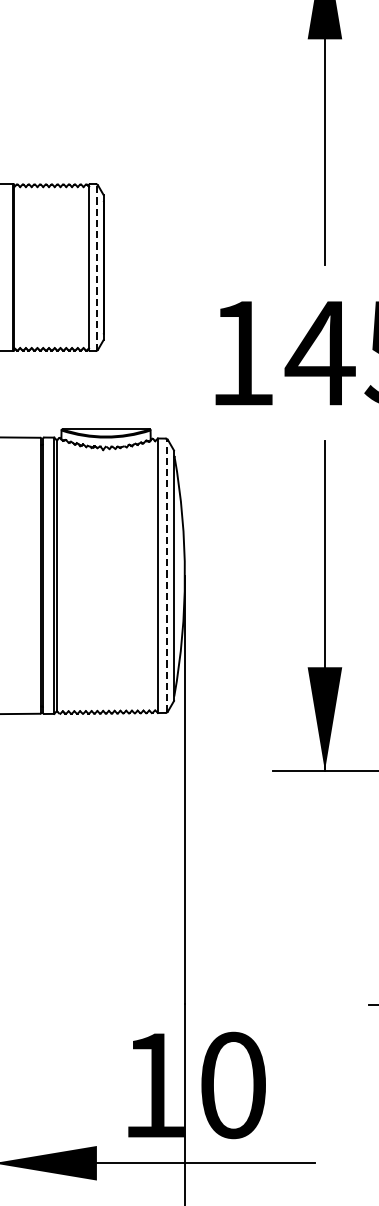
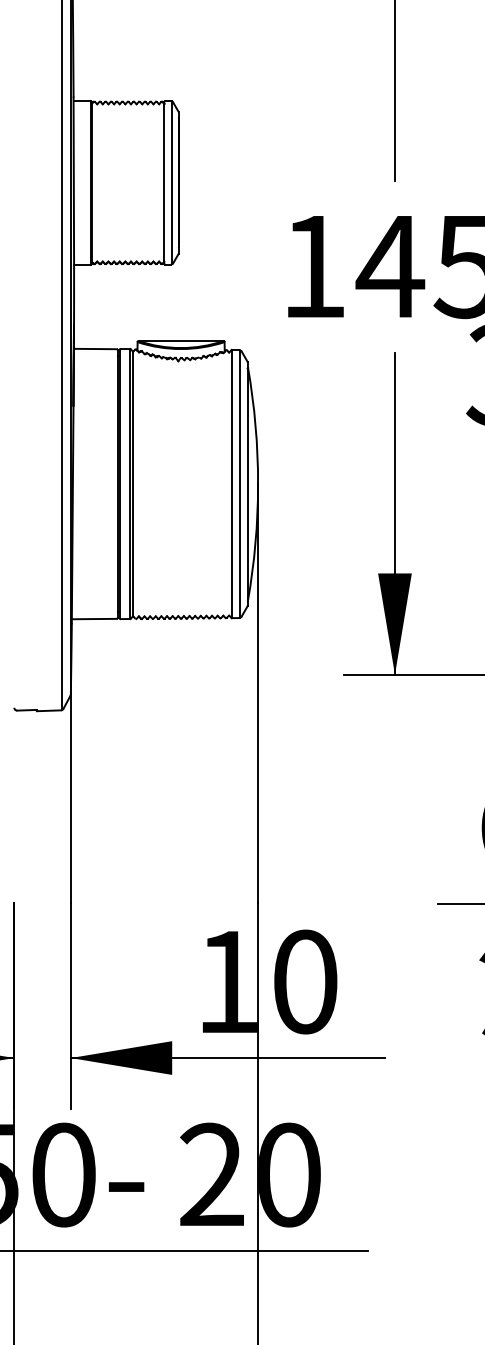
line: (96, 267) -> (171, 182), dashed -> solid
line: (166, 576) -> (240, 484), dashed -> solid

